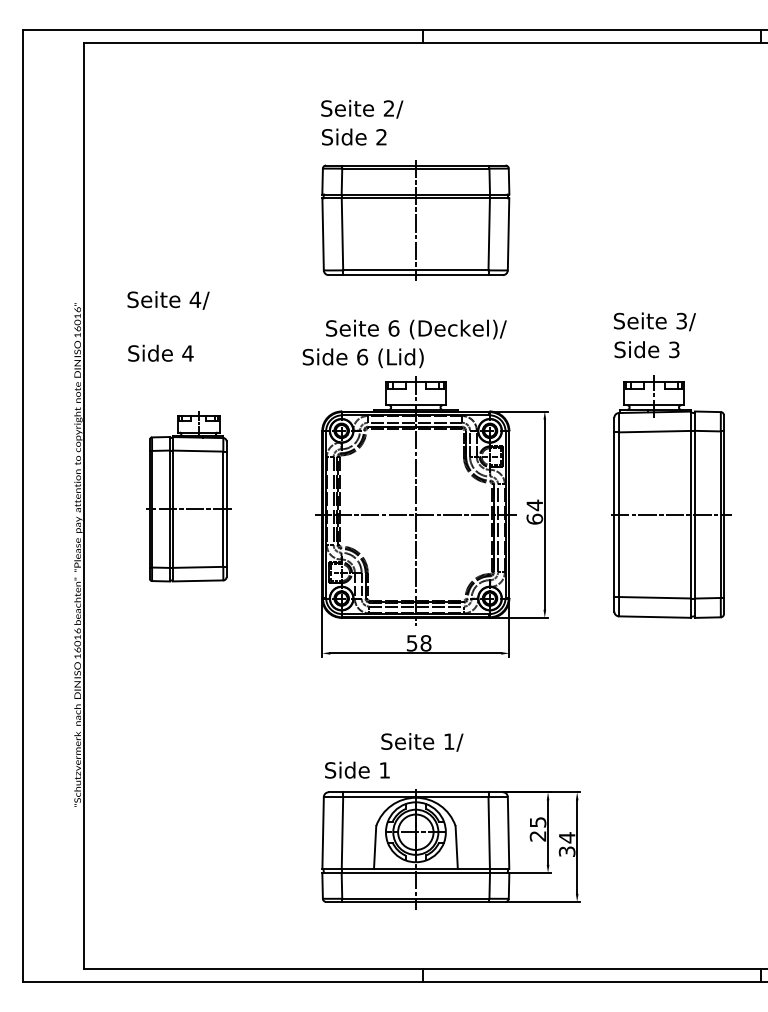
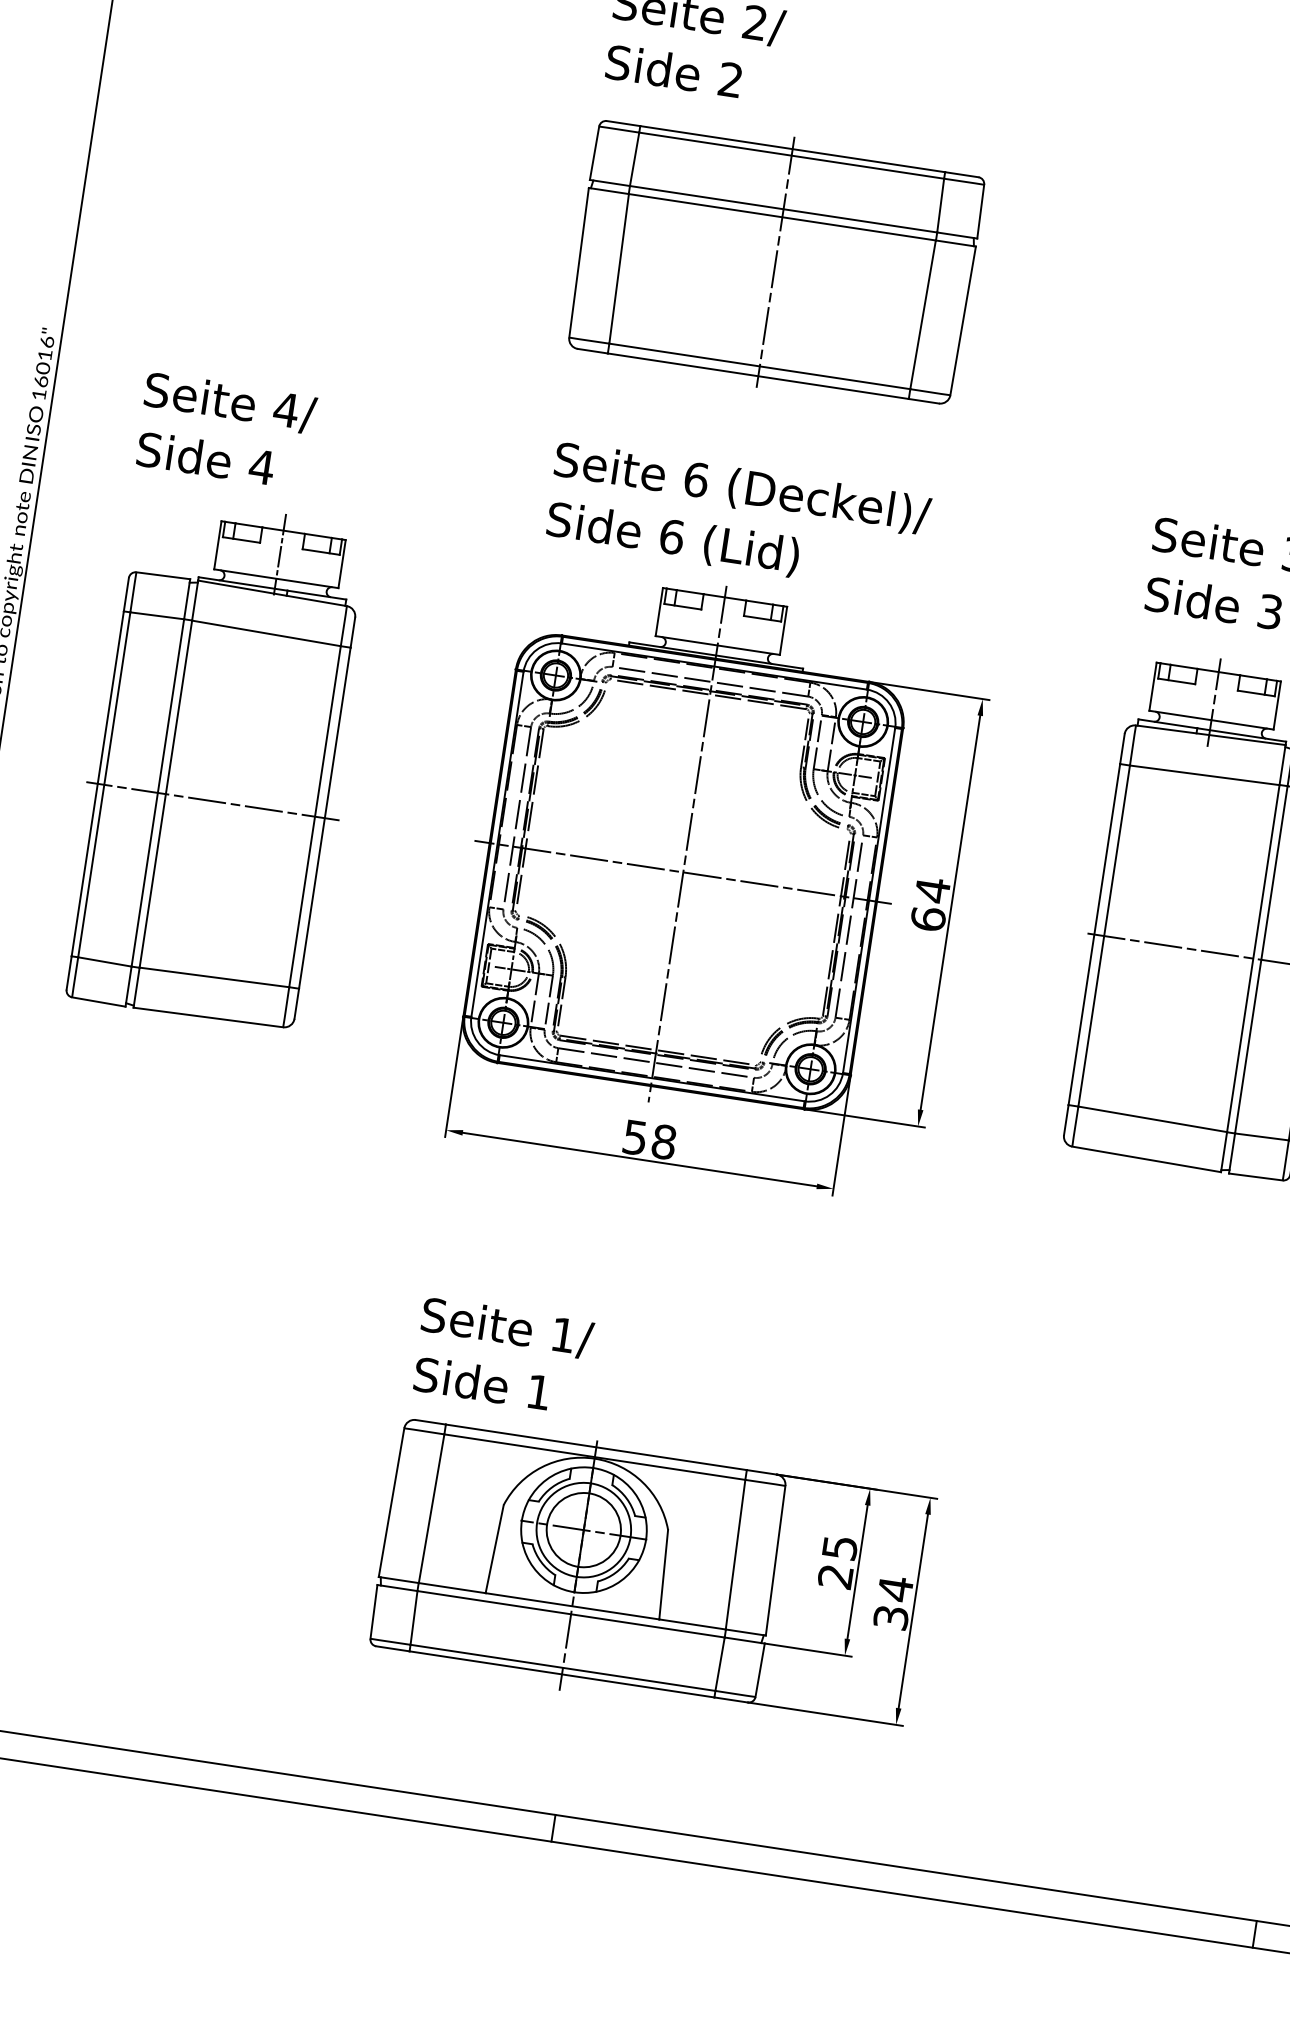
text: (168, 300) -> (230, 403), moved
text: (362, 358) -> (671, 539), moved
part: (188, 496) -> (218, 763), size x1.43
text: (422, 742) -> (507, 1328), moved

